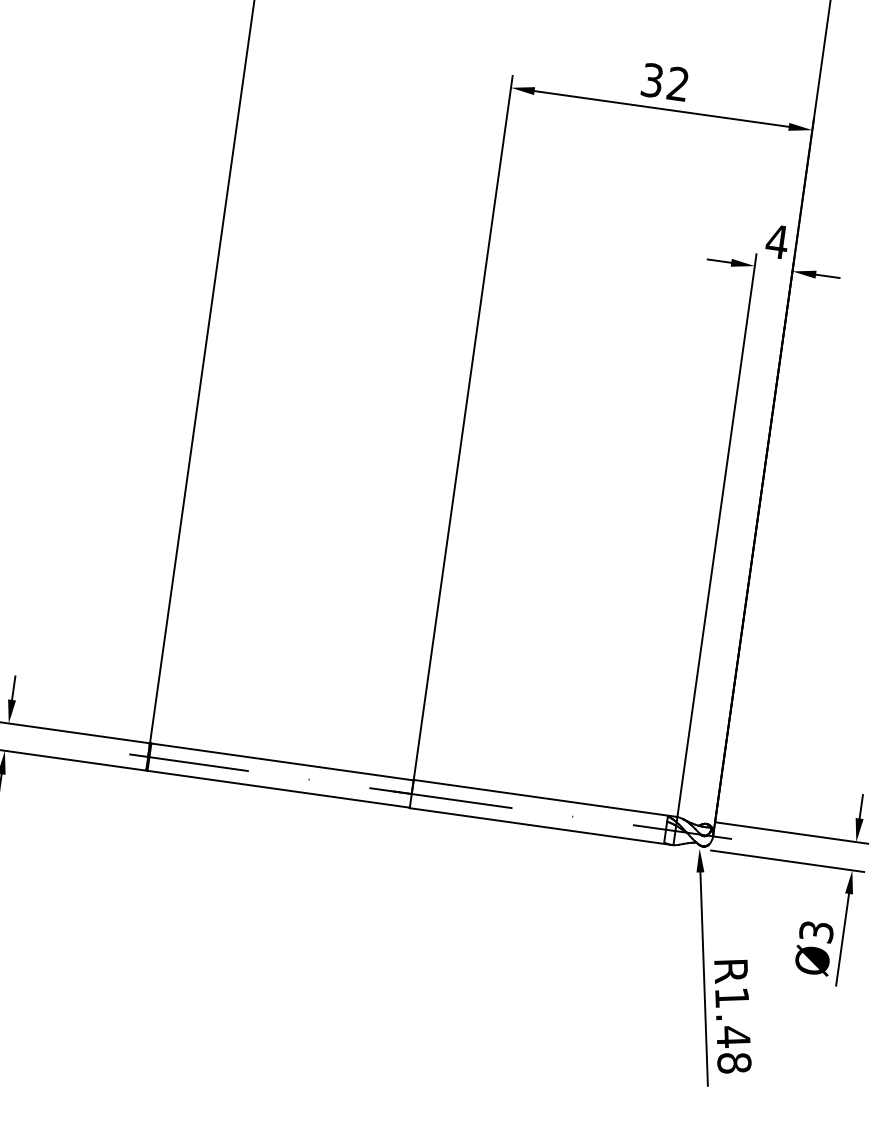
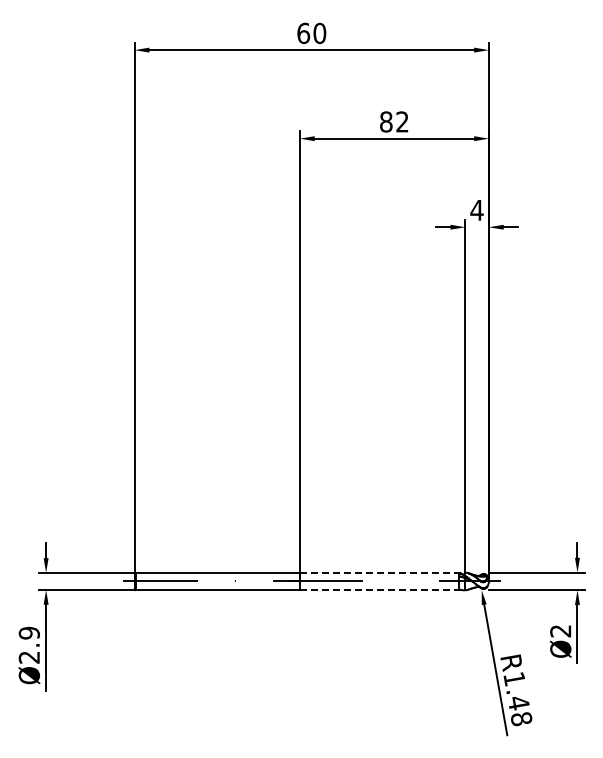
text: (652, 79) -> (386, 121), 32 -> 82
line: (545, 798) -> (382, 572), solid -> dashed
line: (541, 826) -> (382, 590), solid -> dashed
text: (816, 932) -> (560, 631), Ø3 -> Ø2

